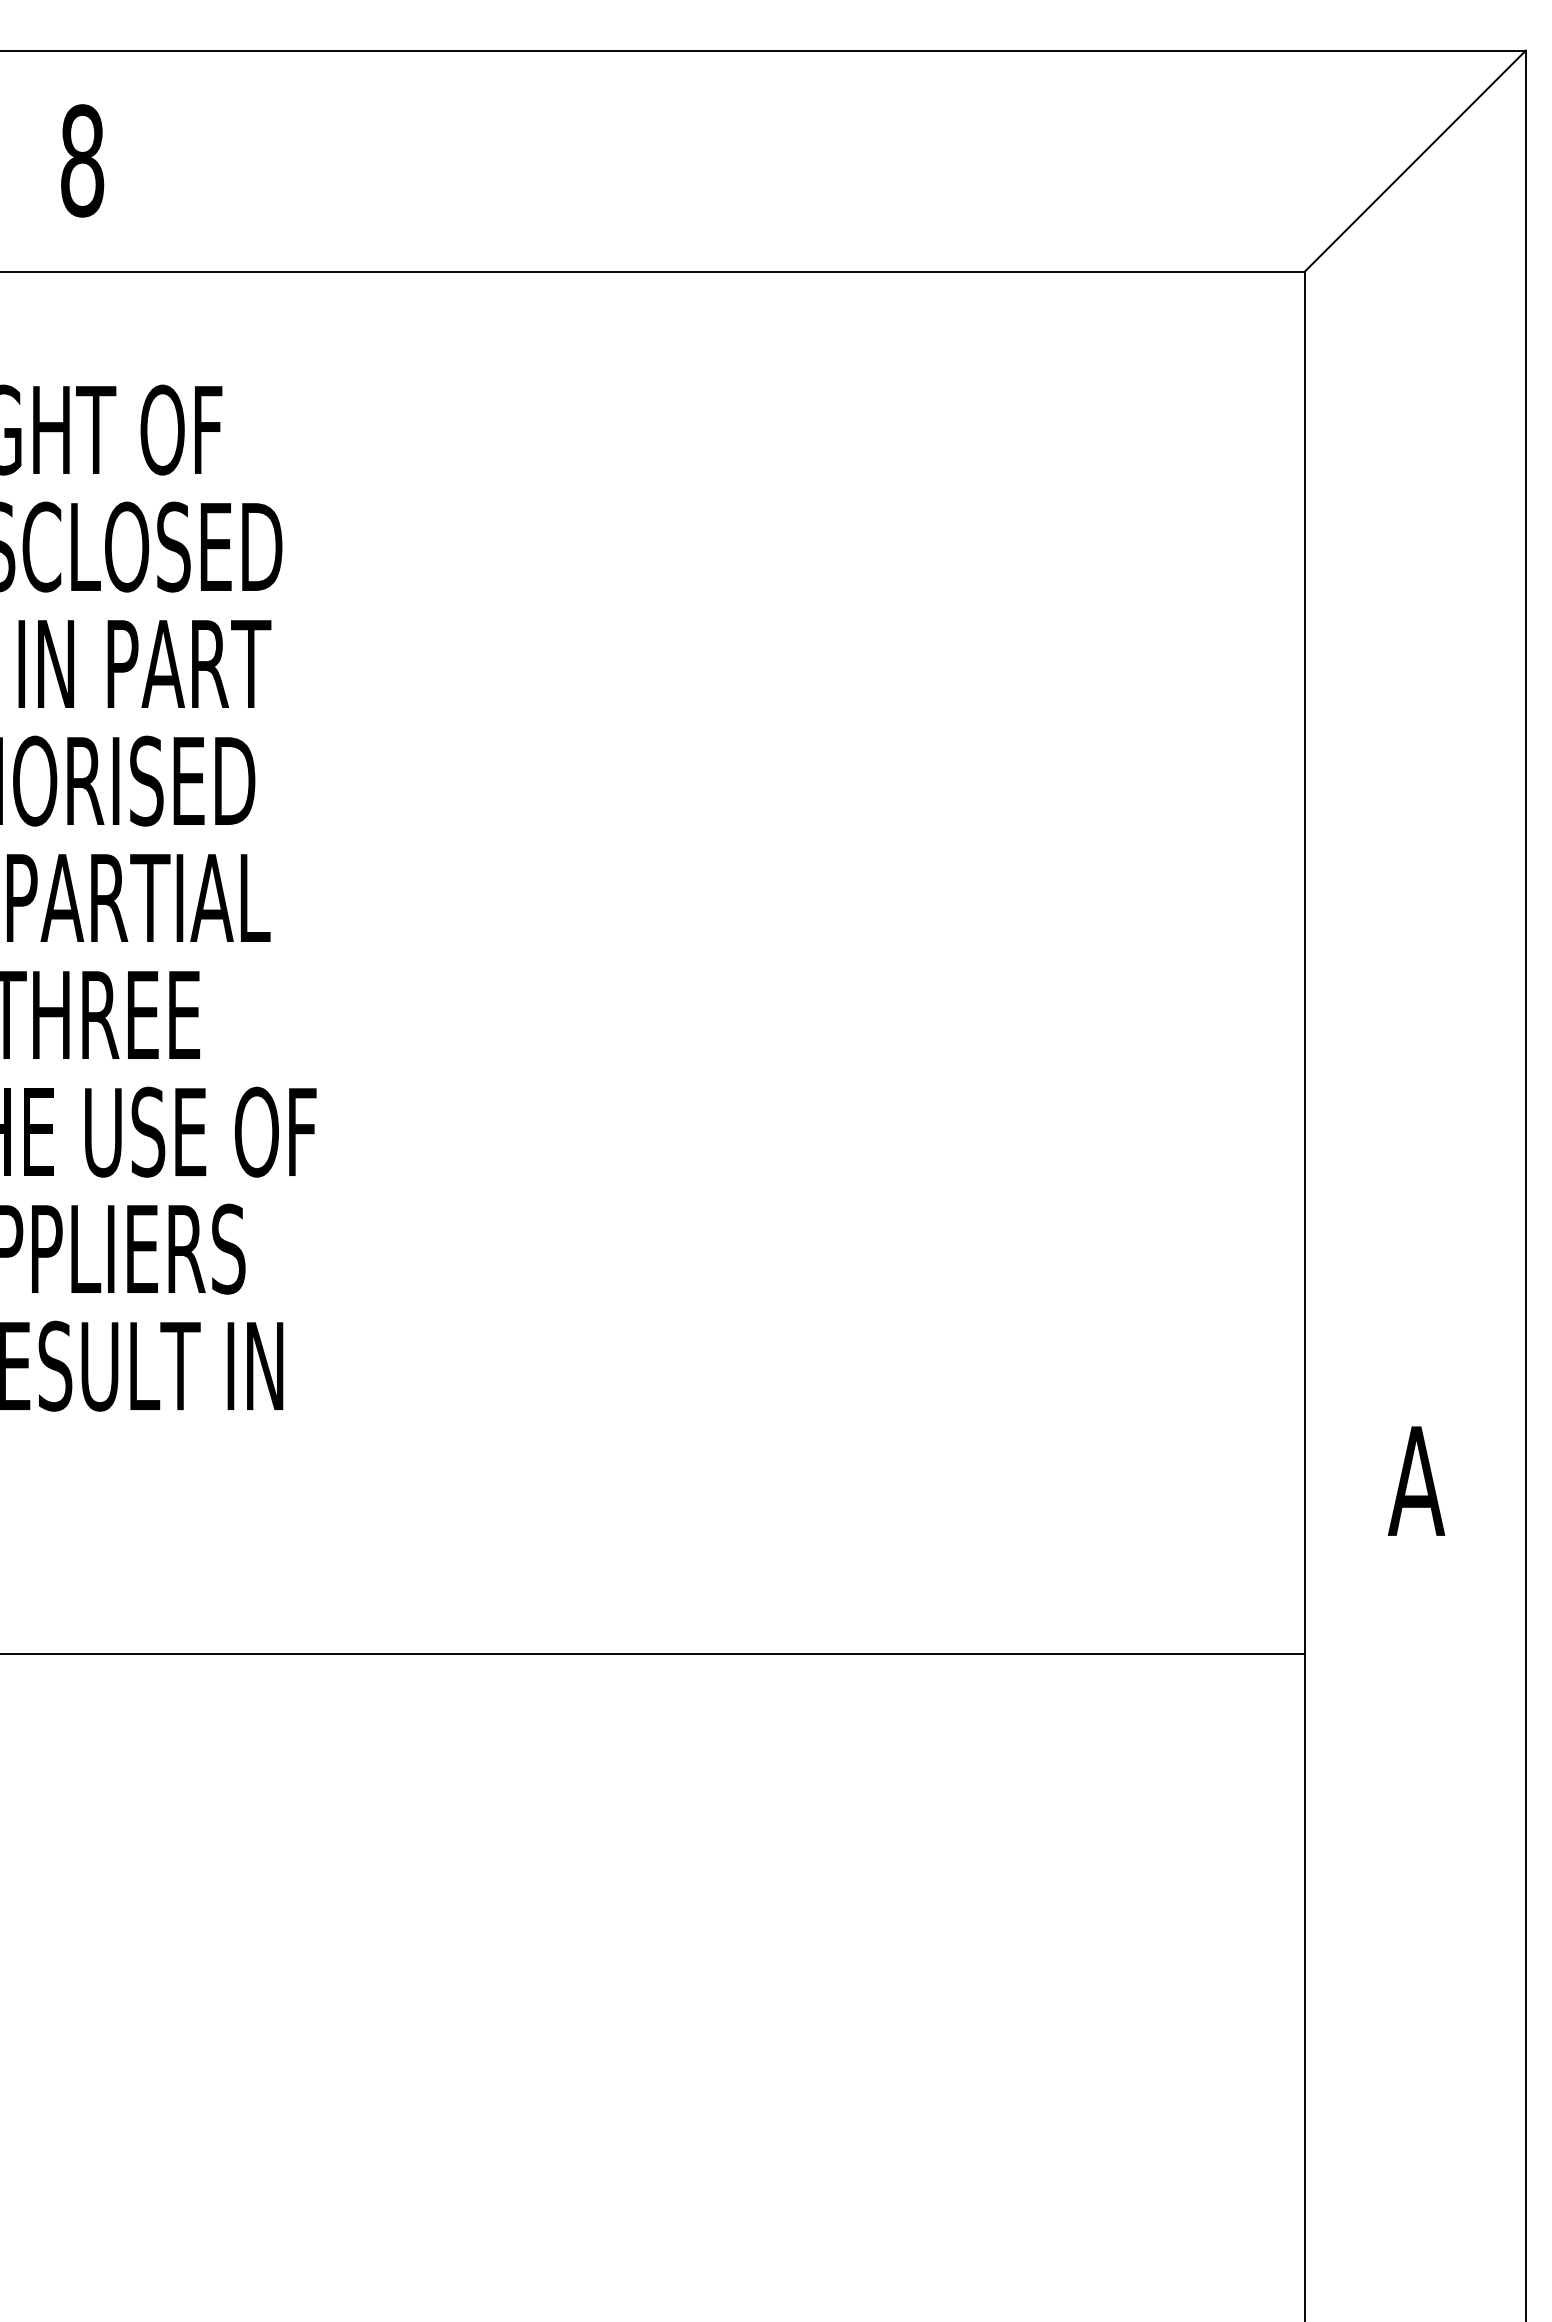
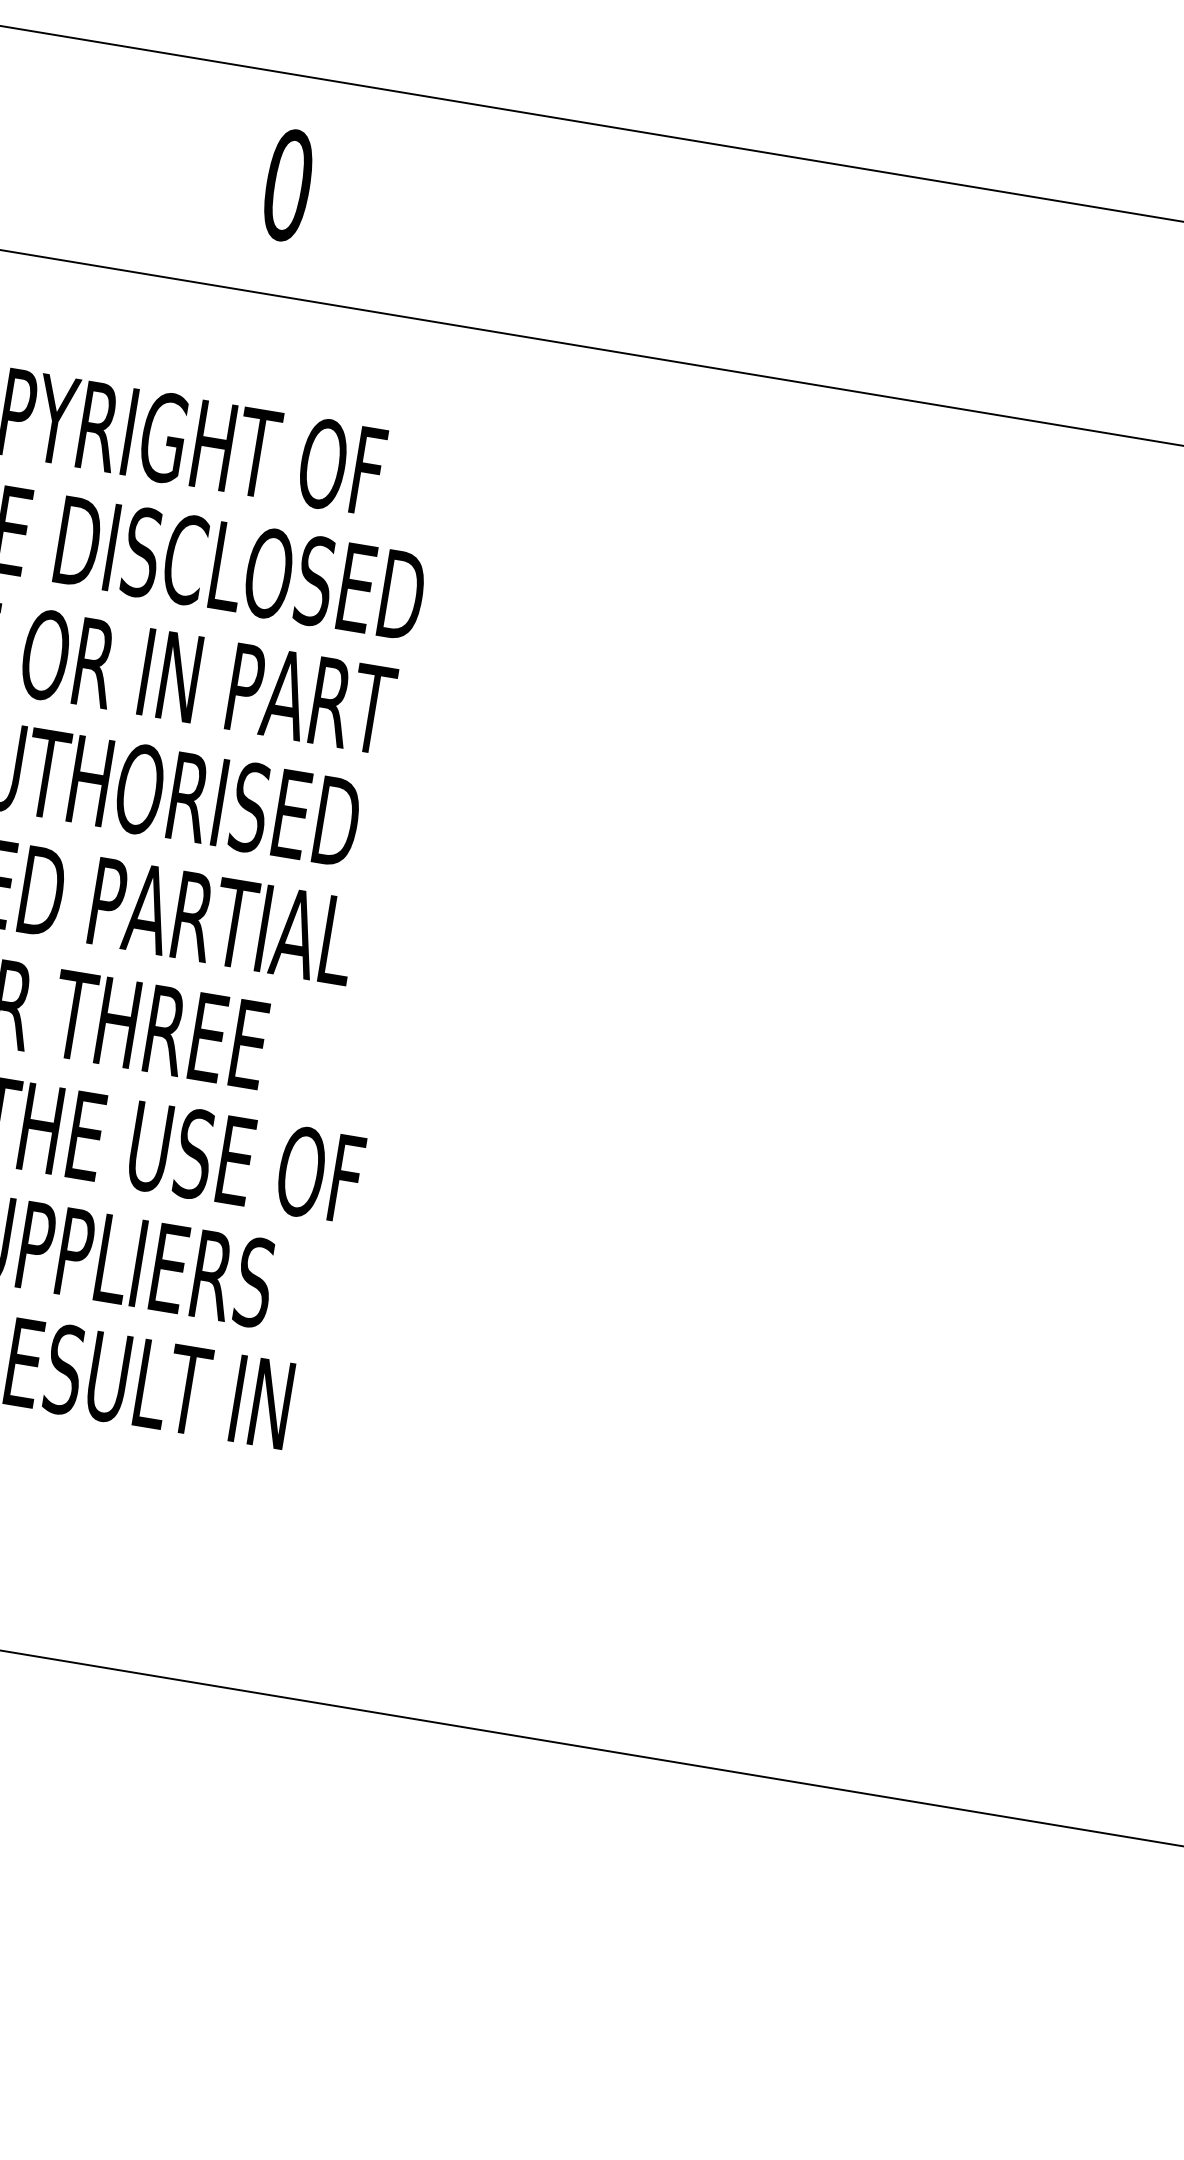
text: (82, 160) -> (288, 184), 8 -> 0

